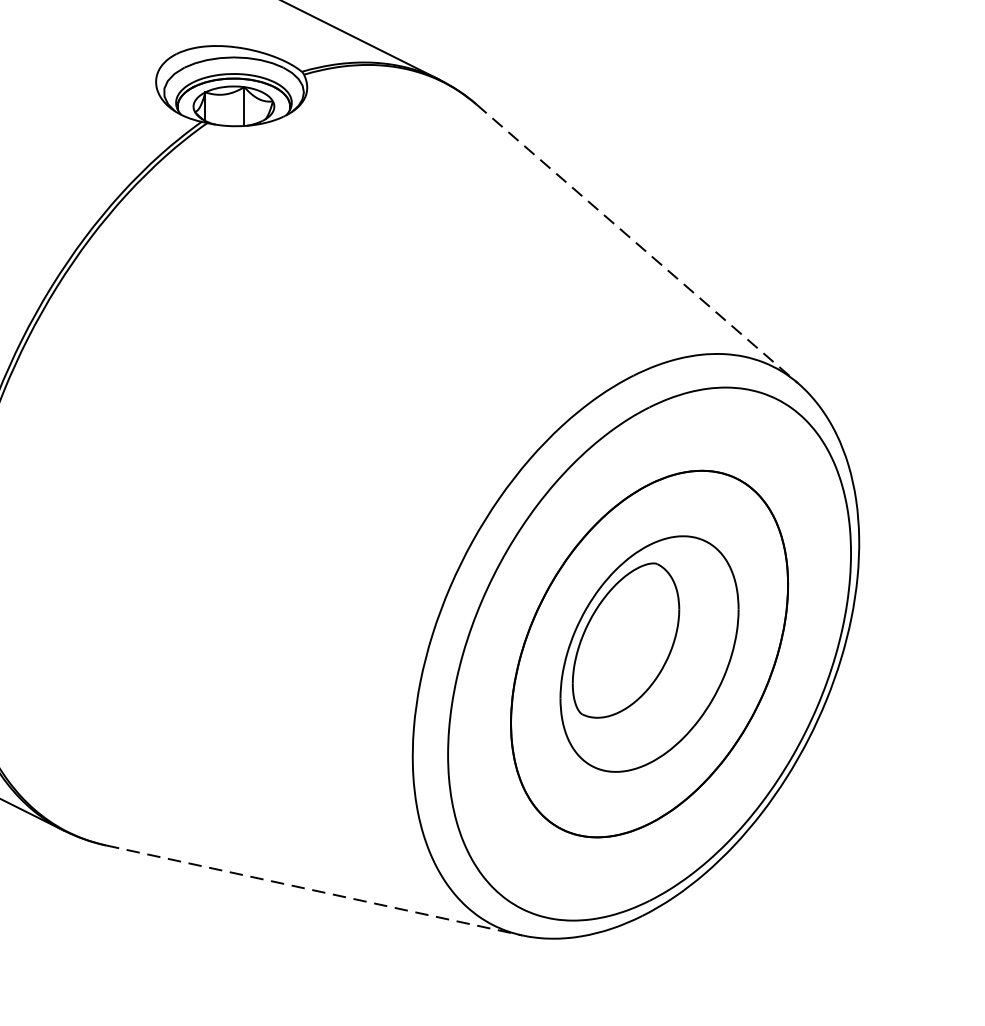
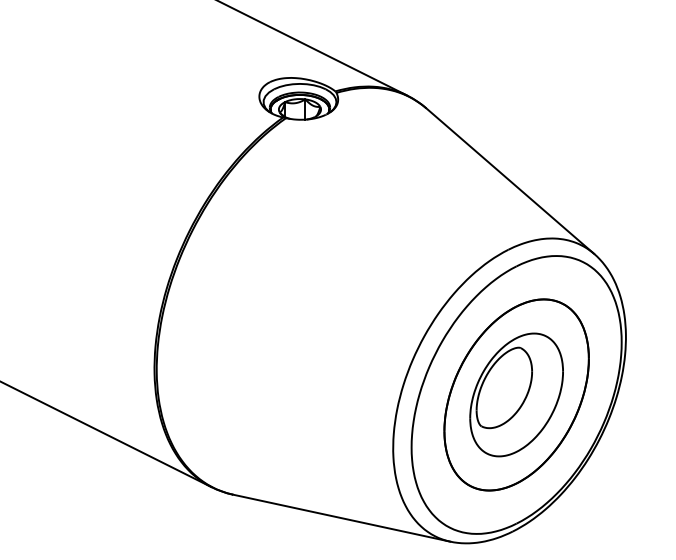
line: (637, 244) -> (510, 181), dashed -> solid
line: (313, 891) -> (341, 518), dashed -> solid

